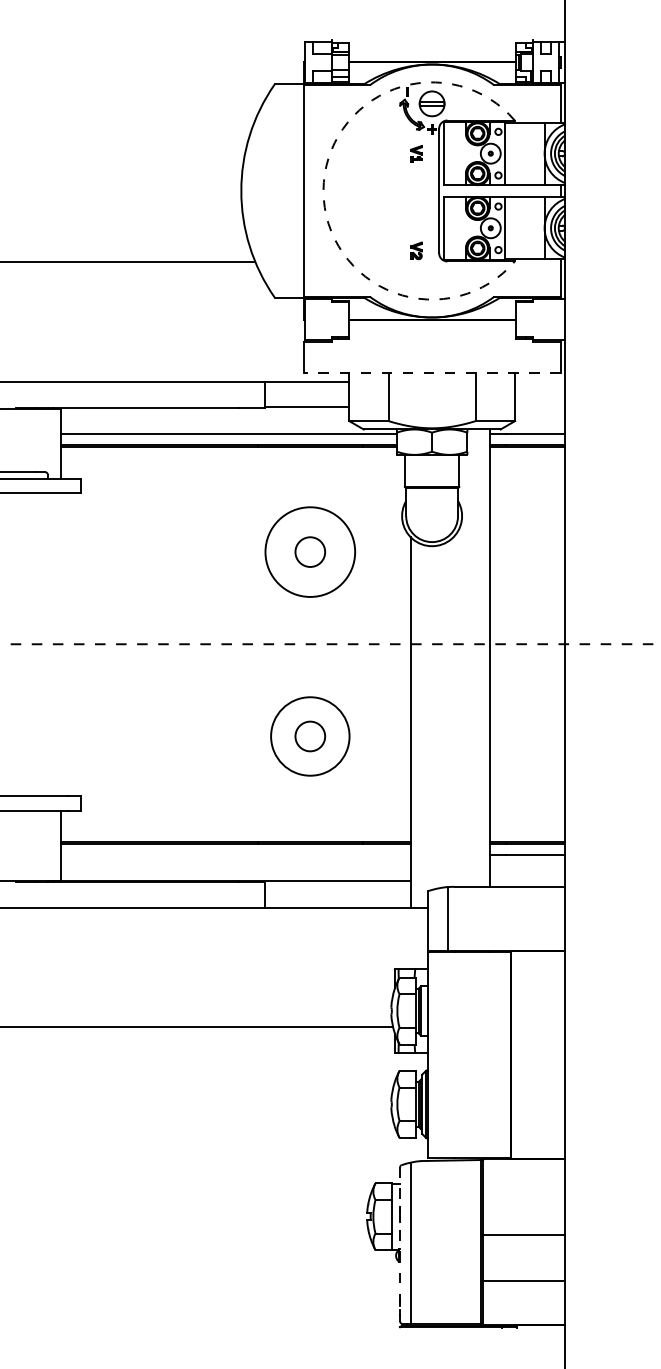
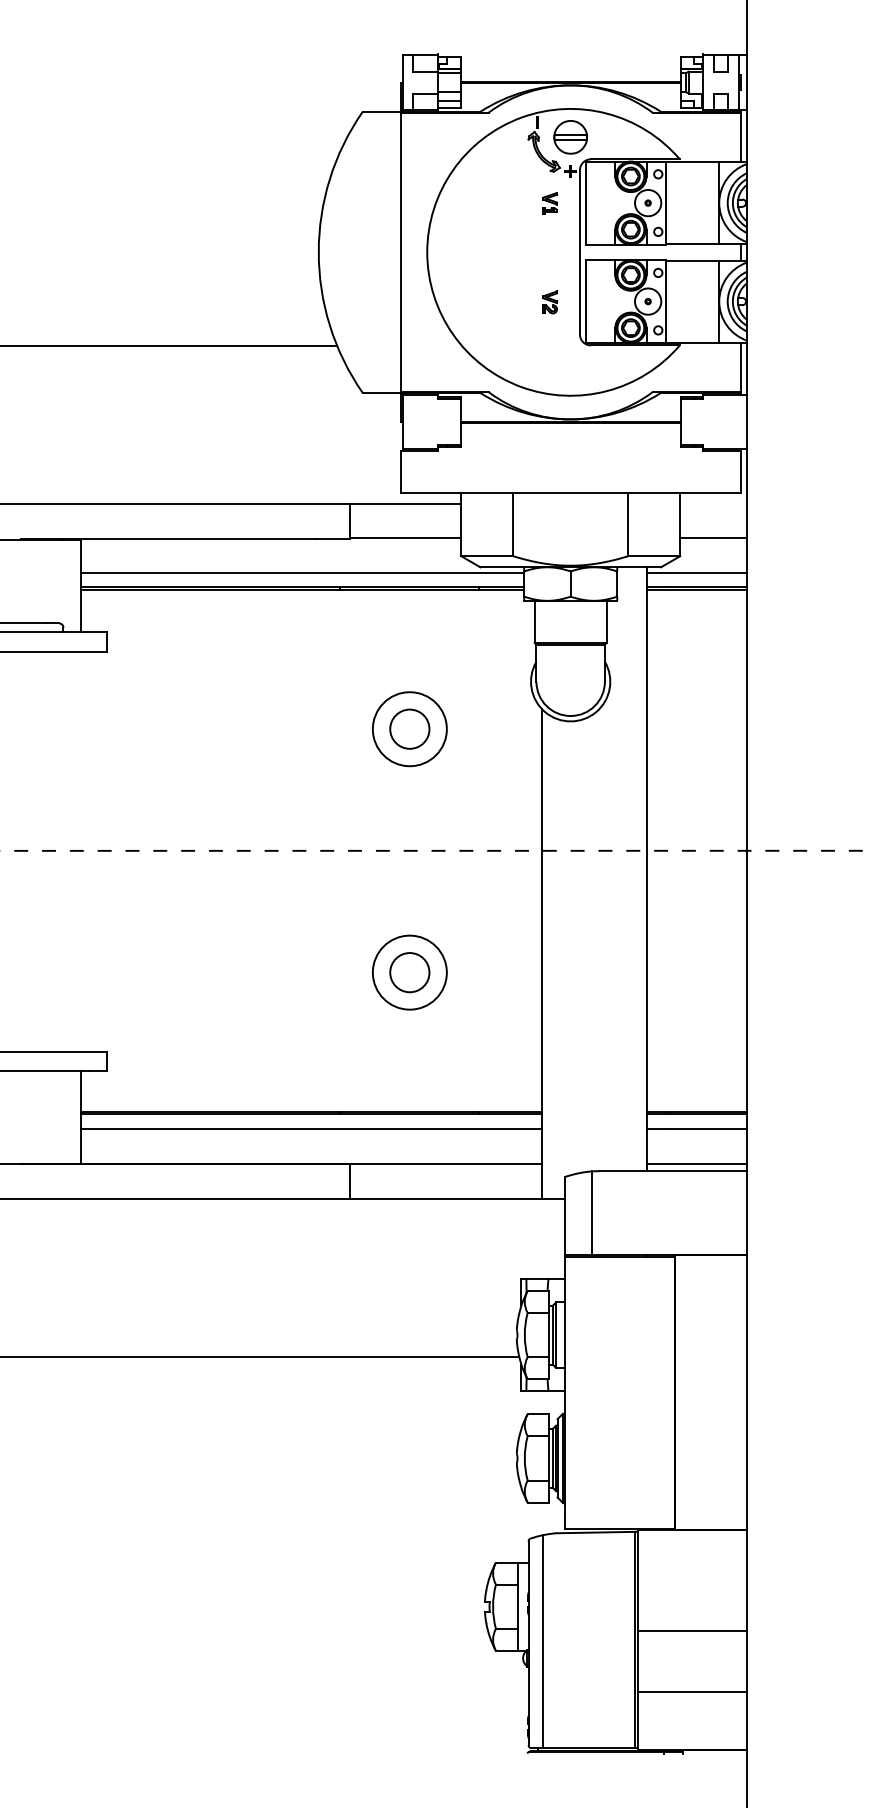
arc: (323, 190) -> (427, 251), dashed -> solid
part: (416, 250) -> (550, 301), moved
line: (432, 373) -> (571, 493), dashed -> solid
line: (540, 407) -> (713, 538), added
circle: (310, 552) -> (410, 729), size x0.62
circle: (310, 736) -> (410, 972), size x0.71
line: (235, 855) -> (311, 1129), added
line: (527, 881) -> (696, 1164), added
line: (400, 1244) -> (528, 1643), dashed -> solid

